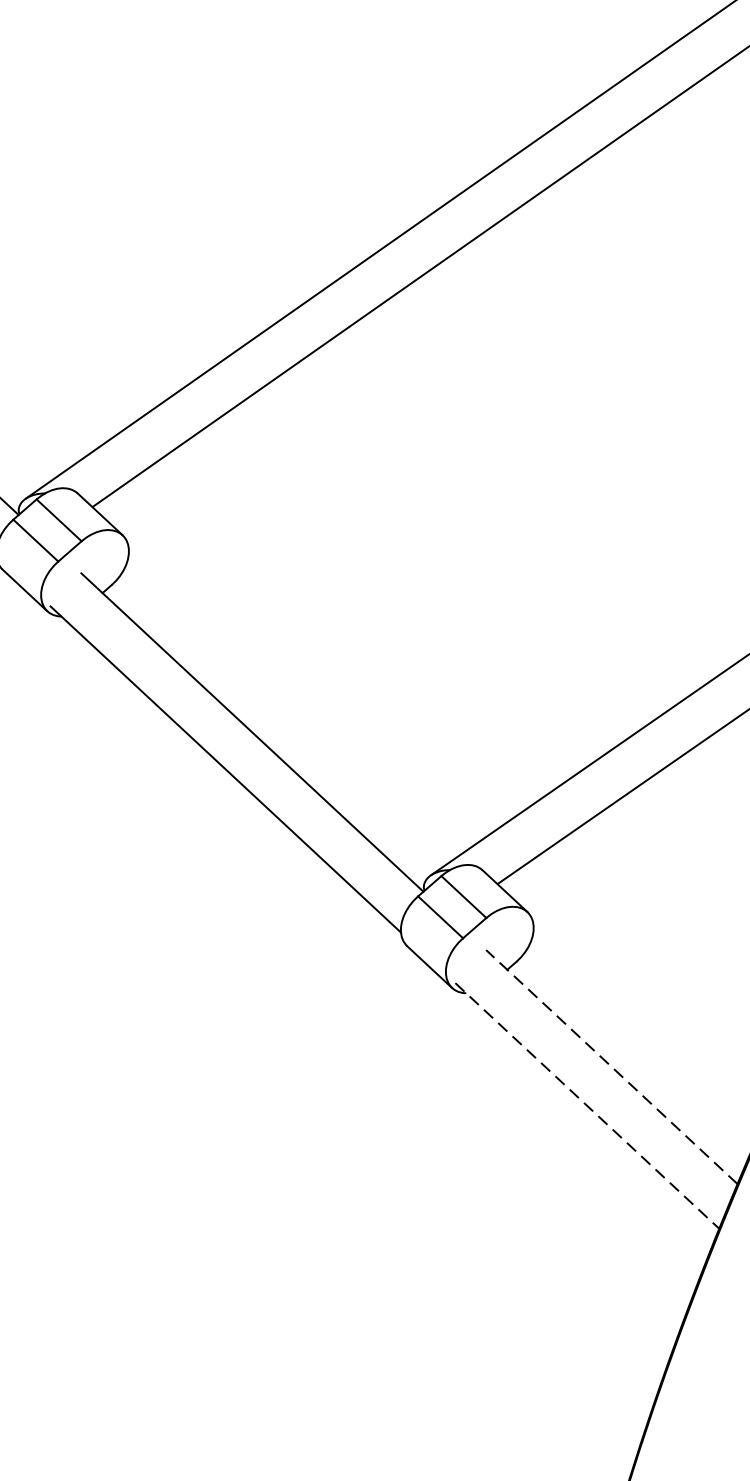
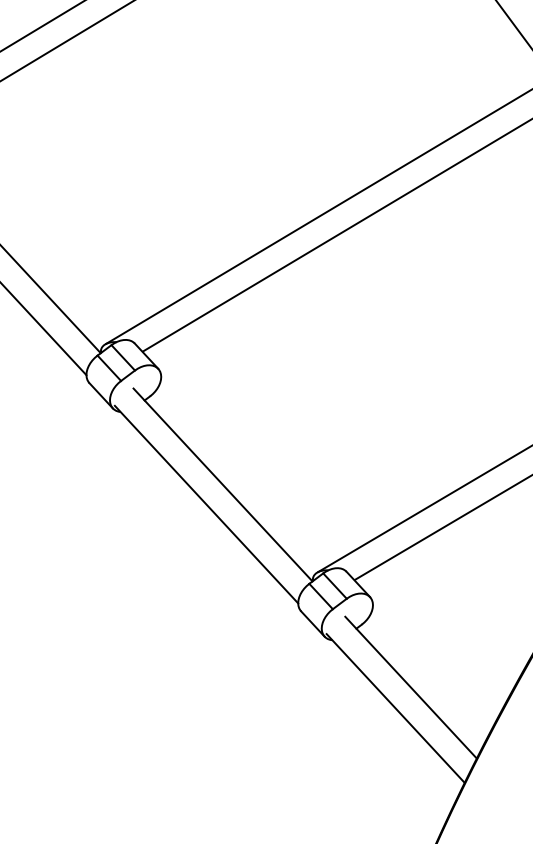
line: (612, 1066) -> (411, 687), dashed -> solid
line: (588, 1105) -> (396, 708), dashed -> solid

